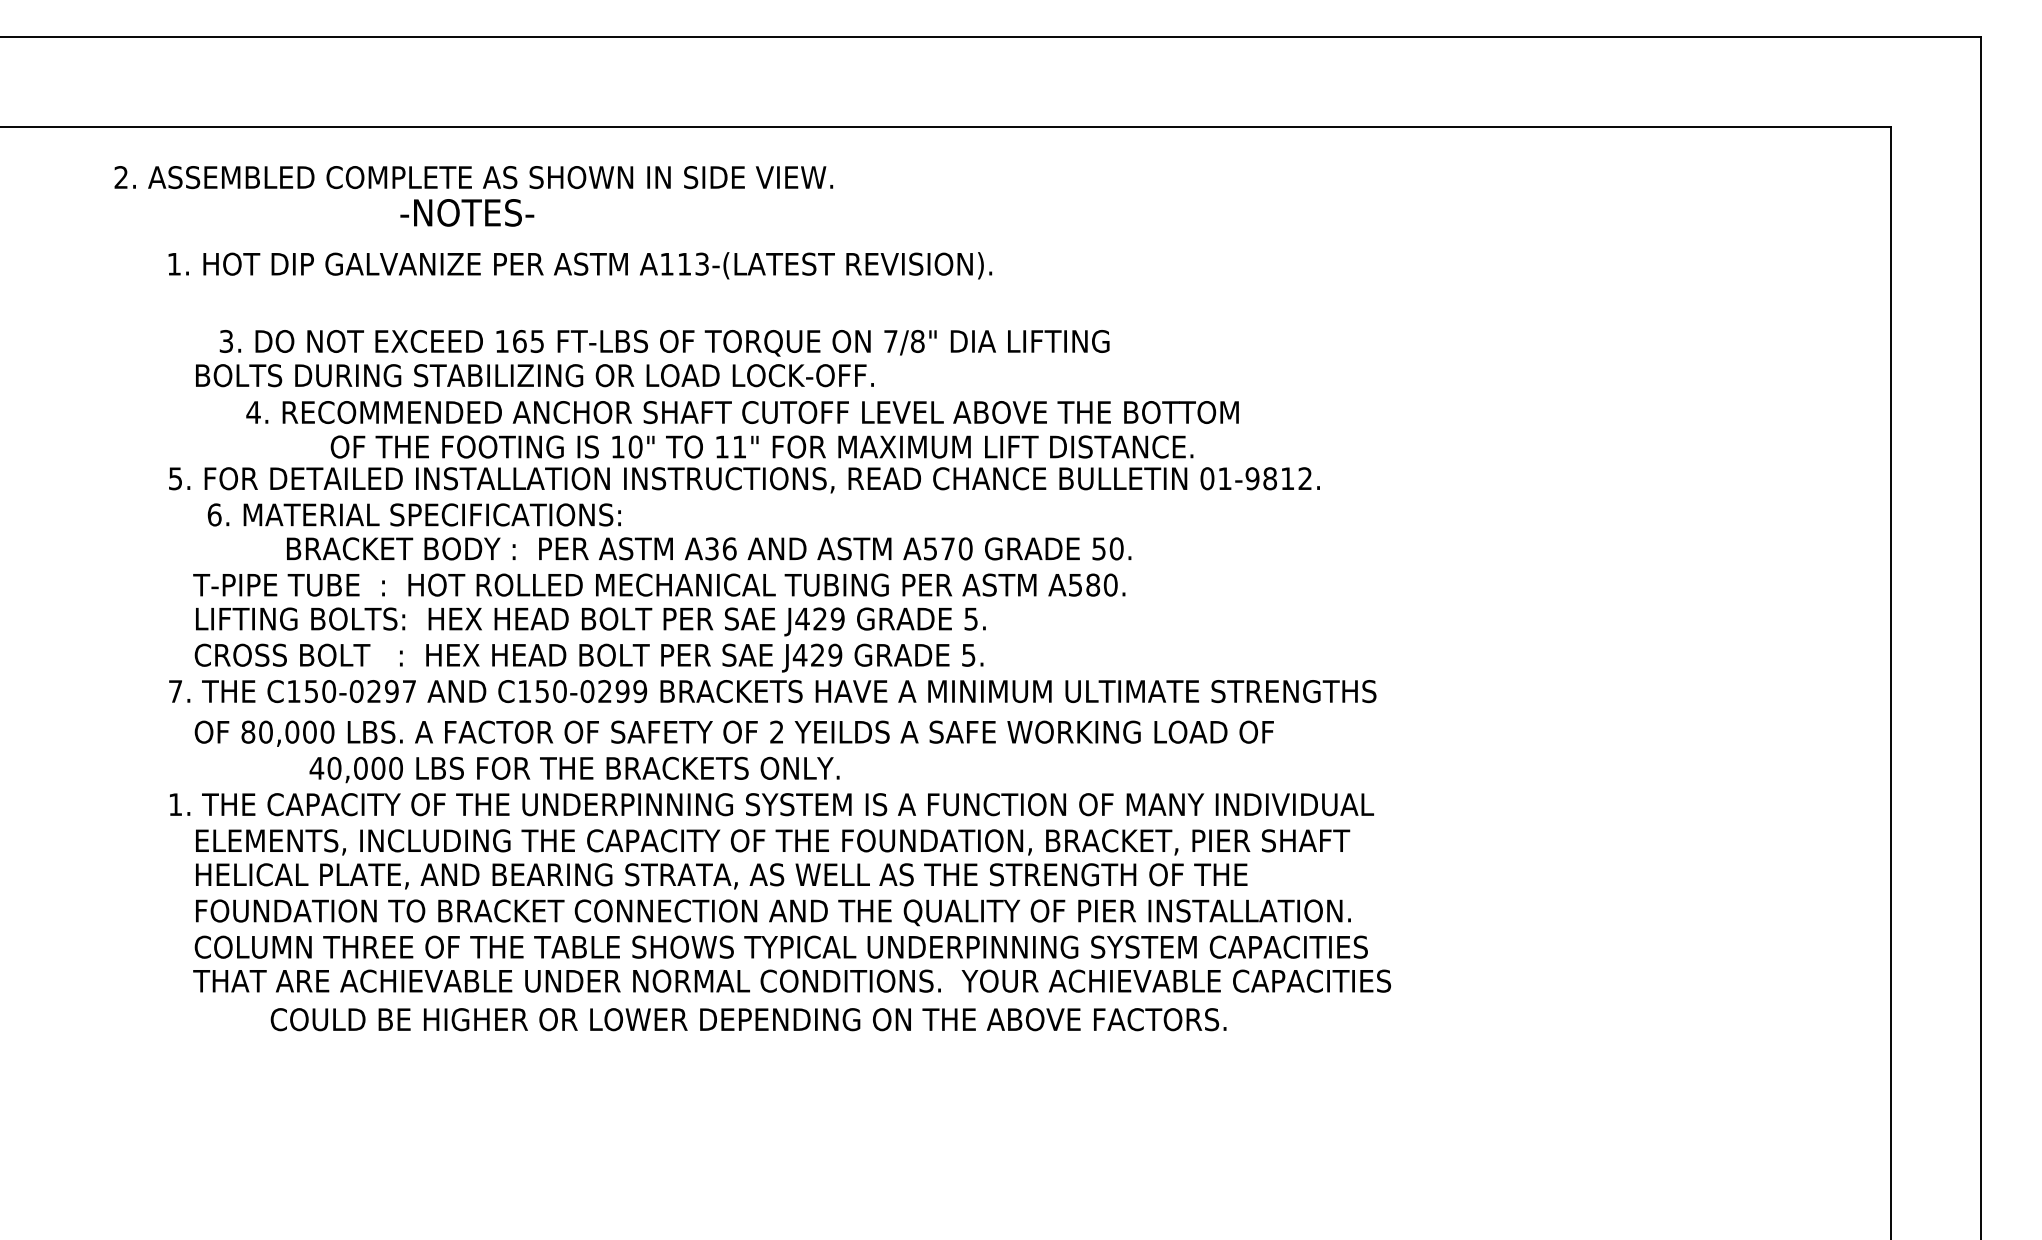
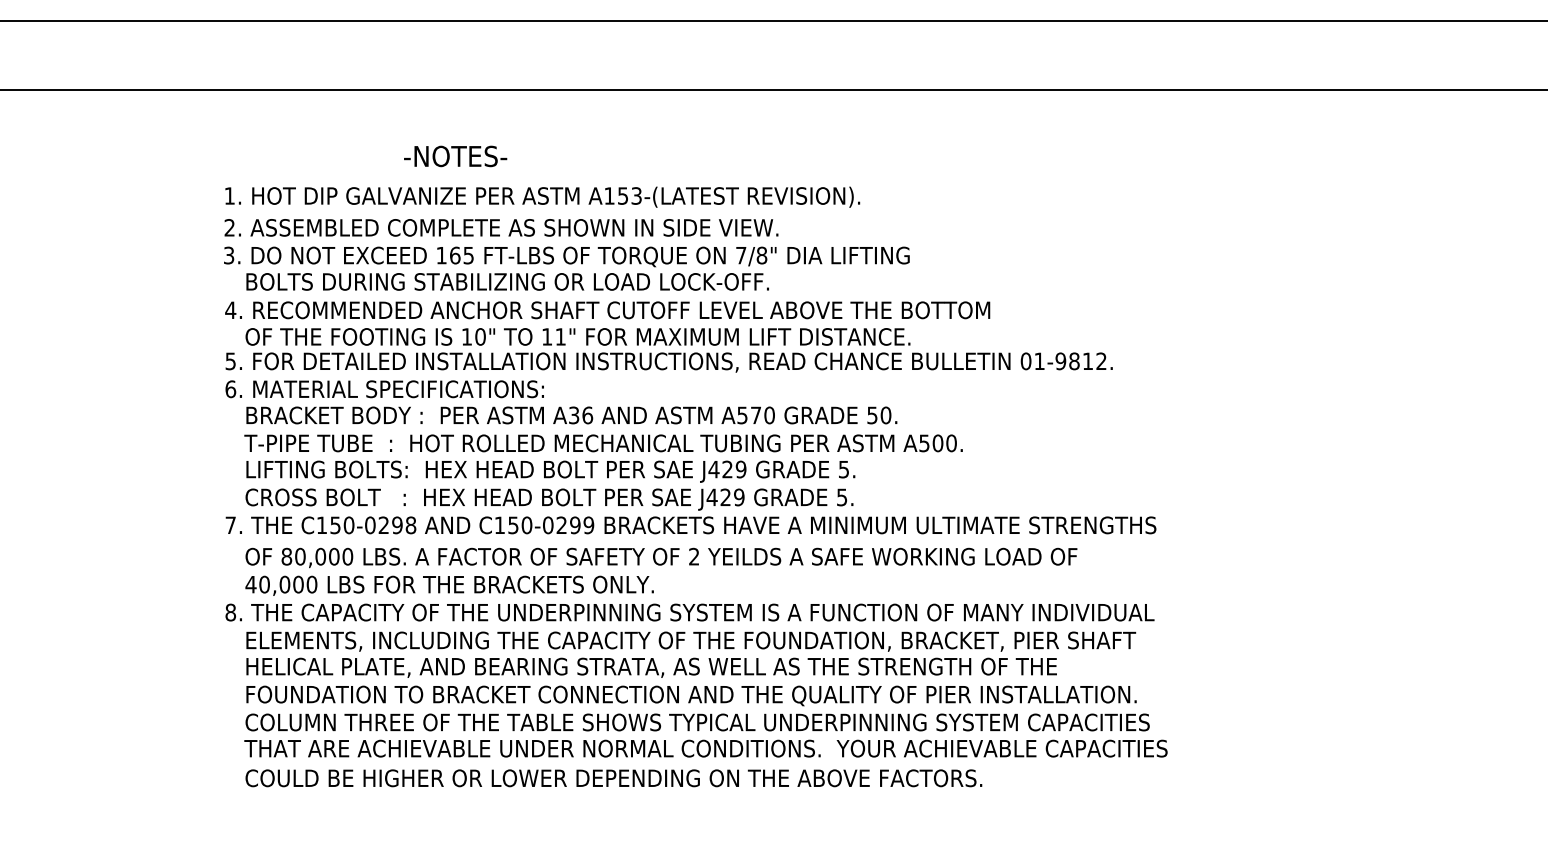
text: (473, 177) -> (501, 227), moved
text: (684, 264) -> (623, 196), A113-(LATEST -> A153-(LATEST
text: (664, 343) -> (566, 257), moved
text: (742, 412) -> (607, 310), moved
text: (761, 446) -> (577, 336), moved
text: (413, 514) -> (384, 388), moved
text: (709, 548) -> (572, 415), moved
text: (1093, 585) -> (938, 443), A580. -> A500.
text: (409, 691) -> (411, 525), C150-0297 -> C150-0298
text: (574, 769) -> (449, 585), moved
text: (175, 804) -> (230, 612), 1. -> 8.
text: (748, 1019) -> (613, 778), moved

